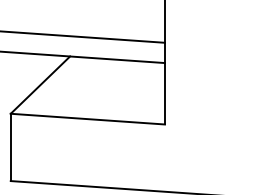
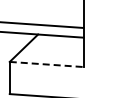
line: (87, 119) -> (46, 64), solid -> dashed

